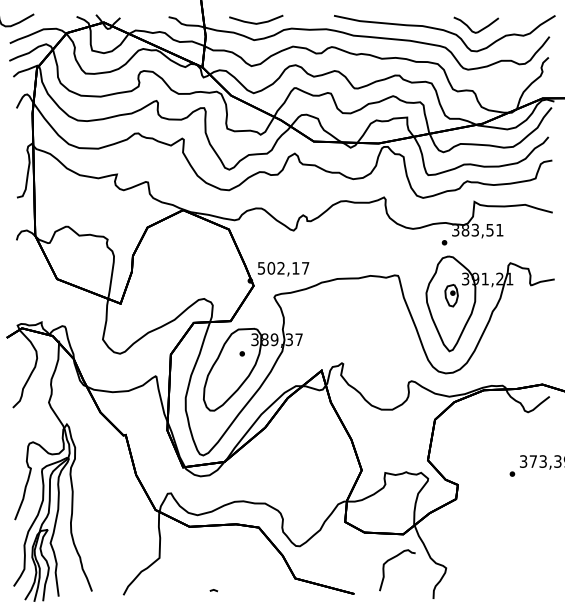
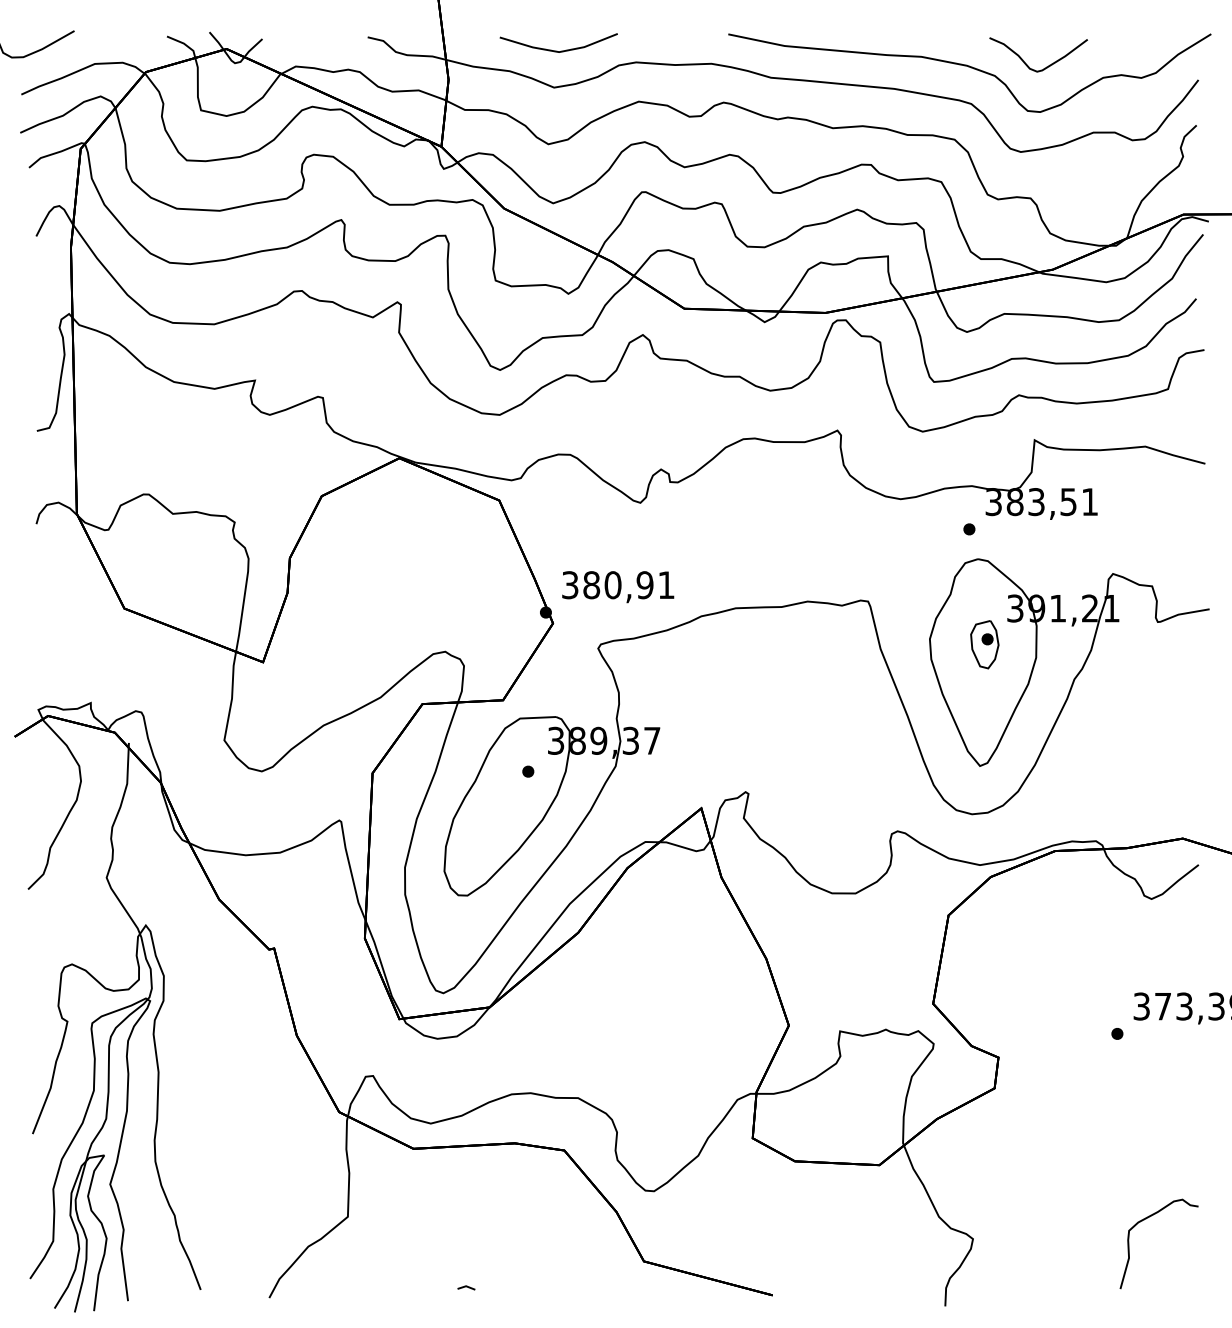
text: (283, 268) -> (618, 585), 502,17 -> 380,91
curve: (392, 559) -> (1148, 1220), moved

